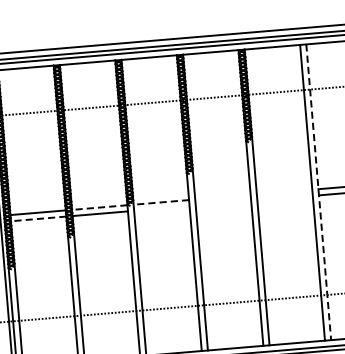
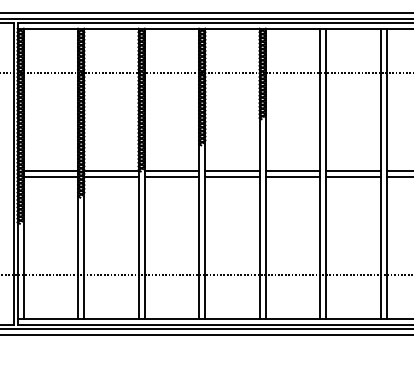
line: (284, 191) -> (292, 170), added
line: (318, 192) -> (326, 174), dashed -> solid
line: (222, 196) -> (232, 170), added
line: (284, 197) -> (292, 176), added
line: (160, 202) -> (171, 170), dashed -> solid
line: (223, 202) -> (232, 176), added
line: (98, 207) -> (110, 170), dashed -> solid
line: (161, 208) -> (171, 176), added
line: (38, 218) -> (50, 176), dashed -> solid

